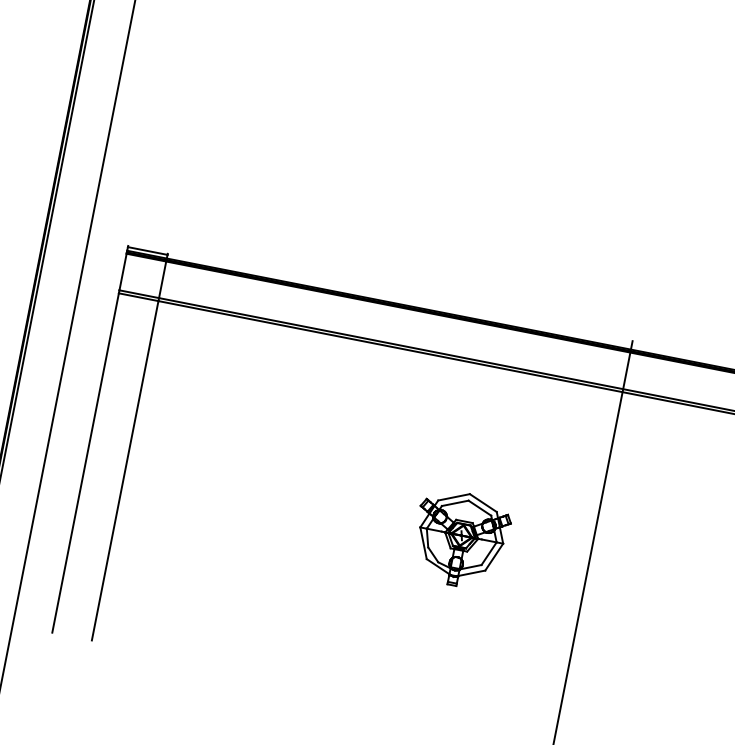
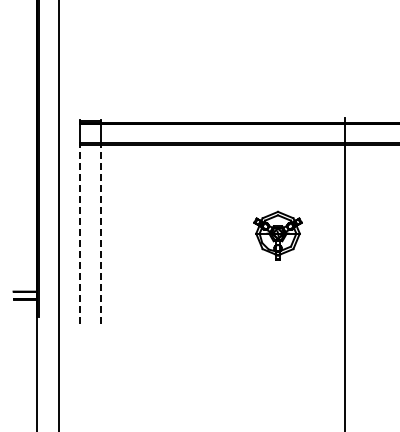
line: (86, 461) -> (80, 233), solid -> dashed
line: (126, 469) -> (101, 233), solid -> dashed

